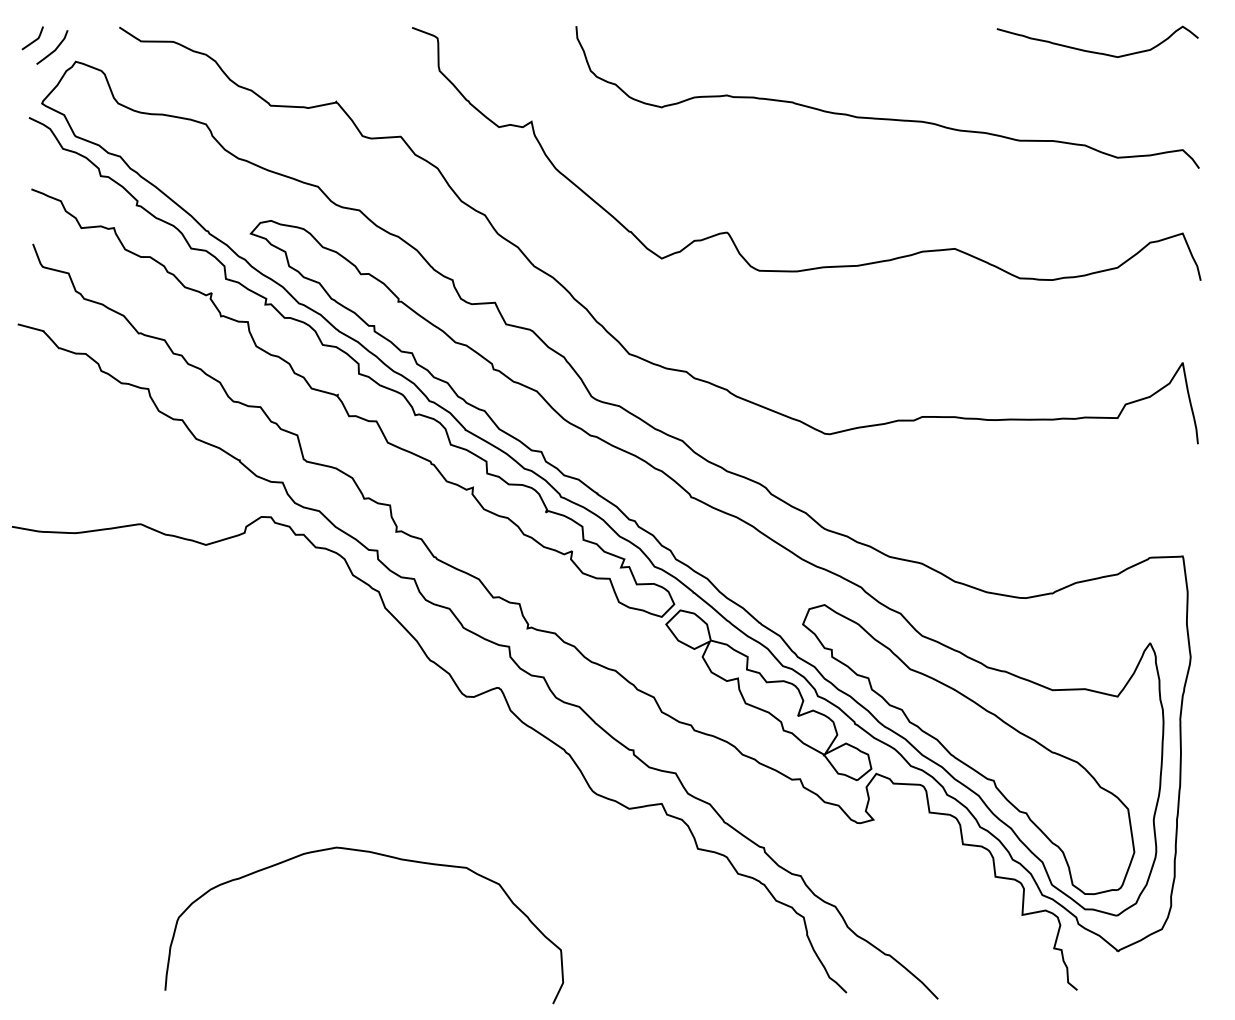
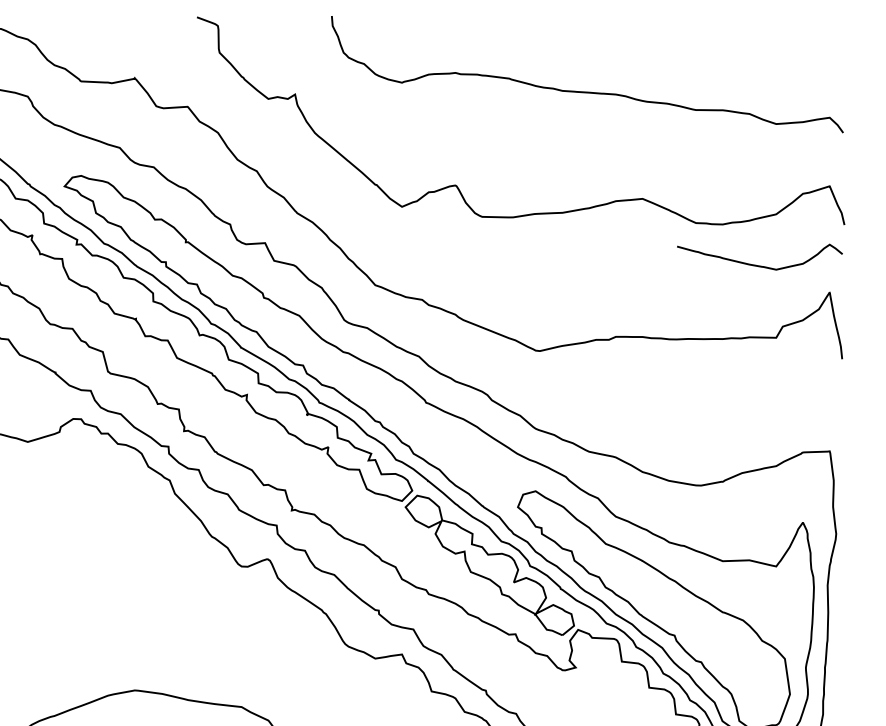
curve: (1095, 51) -> (758, 265), moved

